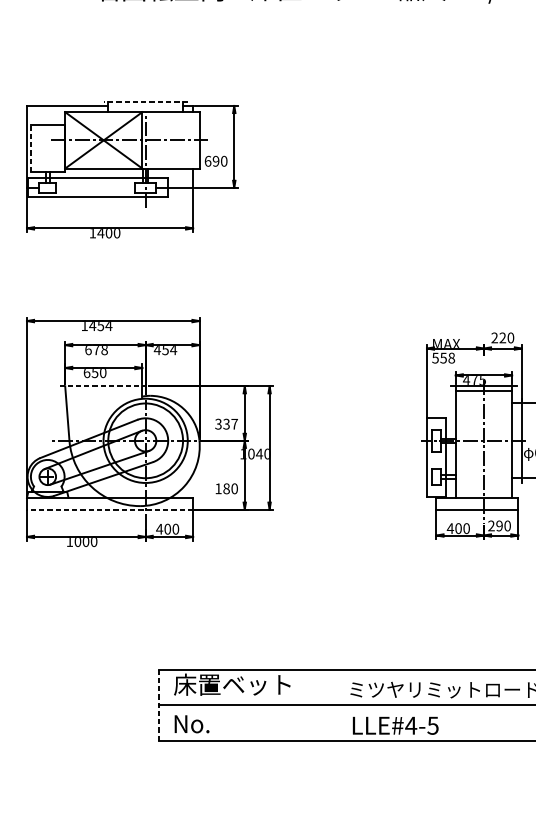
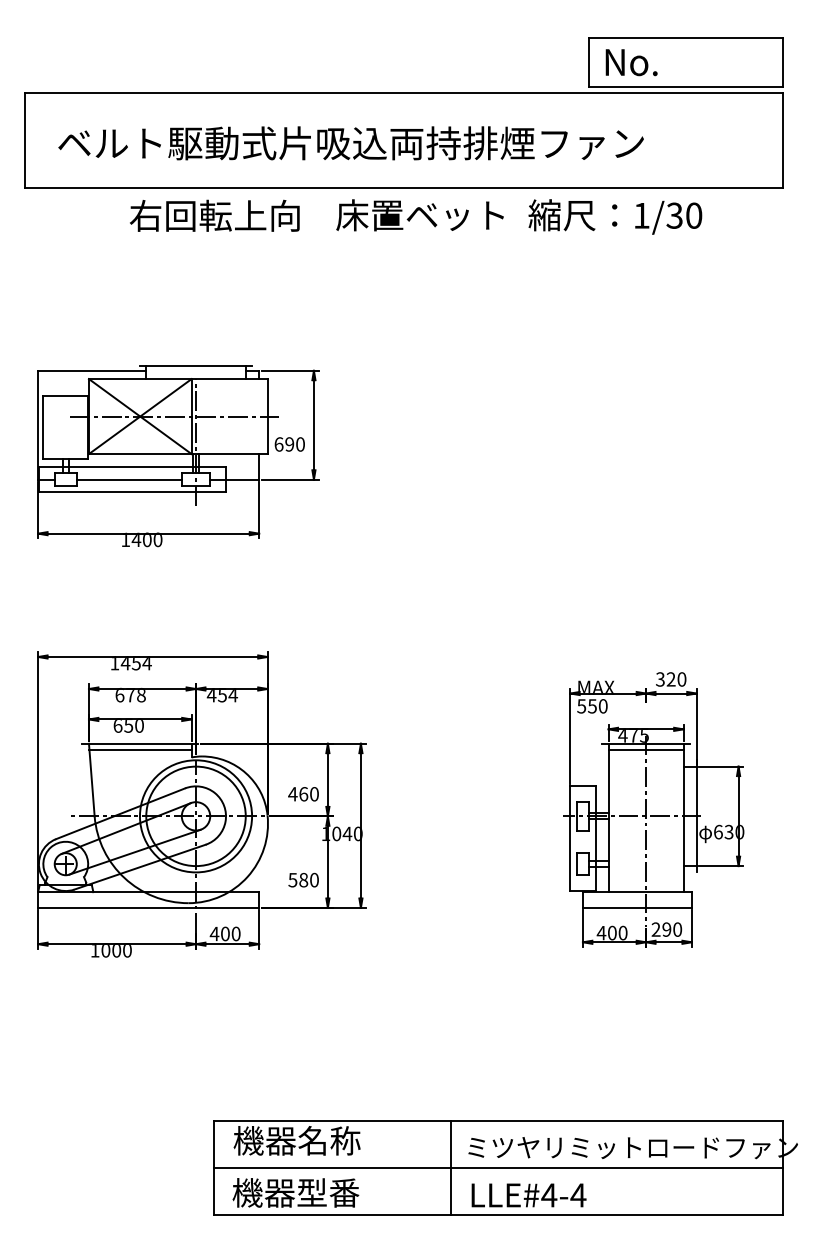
line: (145, 102) -> (195, 366), dashed -> solid
line: (31, 148) -> (43, 427), dashed -> solid
line: (94, 187) -> (128, 479), added
text: (494, 337) -> (660, 679), 220 -> 320
text: (451, 358) -> (602, 706), 558 -> 550
line: (103, 386) -> (140, 743), dashed -> solid
line: (103, 391) -> (139, 750), added
text: (226, 424) -> (303, 794), 337 -> 460
text: (218, 489) -> (292, 880), 180 -> 580
line: (109, 509) -> (148, 907), dashed -> solid
text: (231, 684) -> (310, 1140), 床置ベット -> 機器名称
line: (337, 704) -> (451, 1167), added
line: (159, 705) -> (214, 1168), dashed -> solid
text: (220, 723) -> (295, 1192), No. -> 機器型番
text: (433, 725) -> (578, 1195), LLE#4-5 -> LLE#4-4

